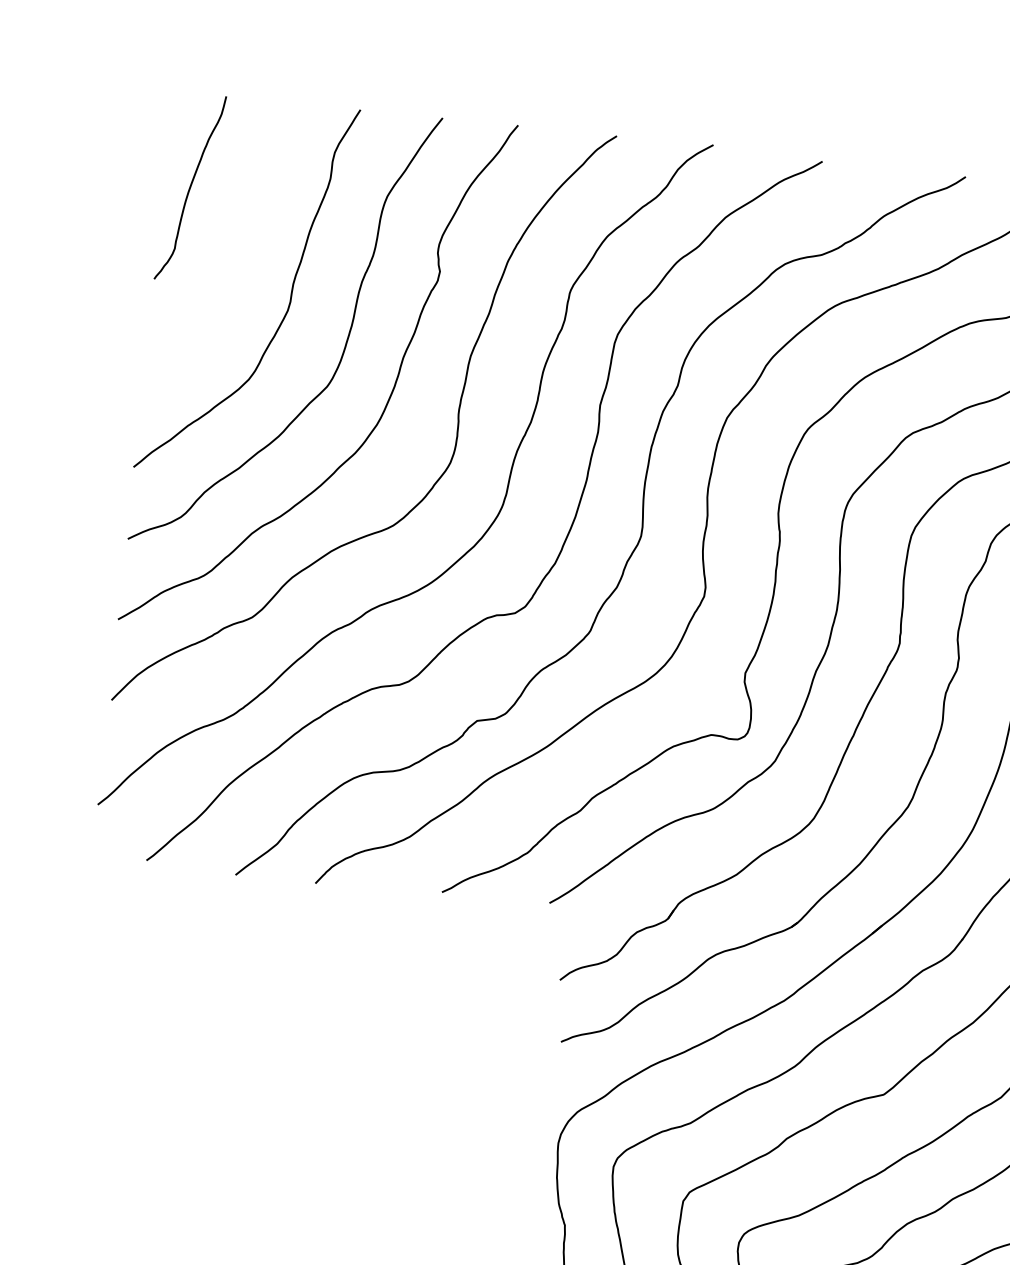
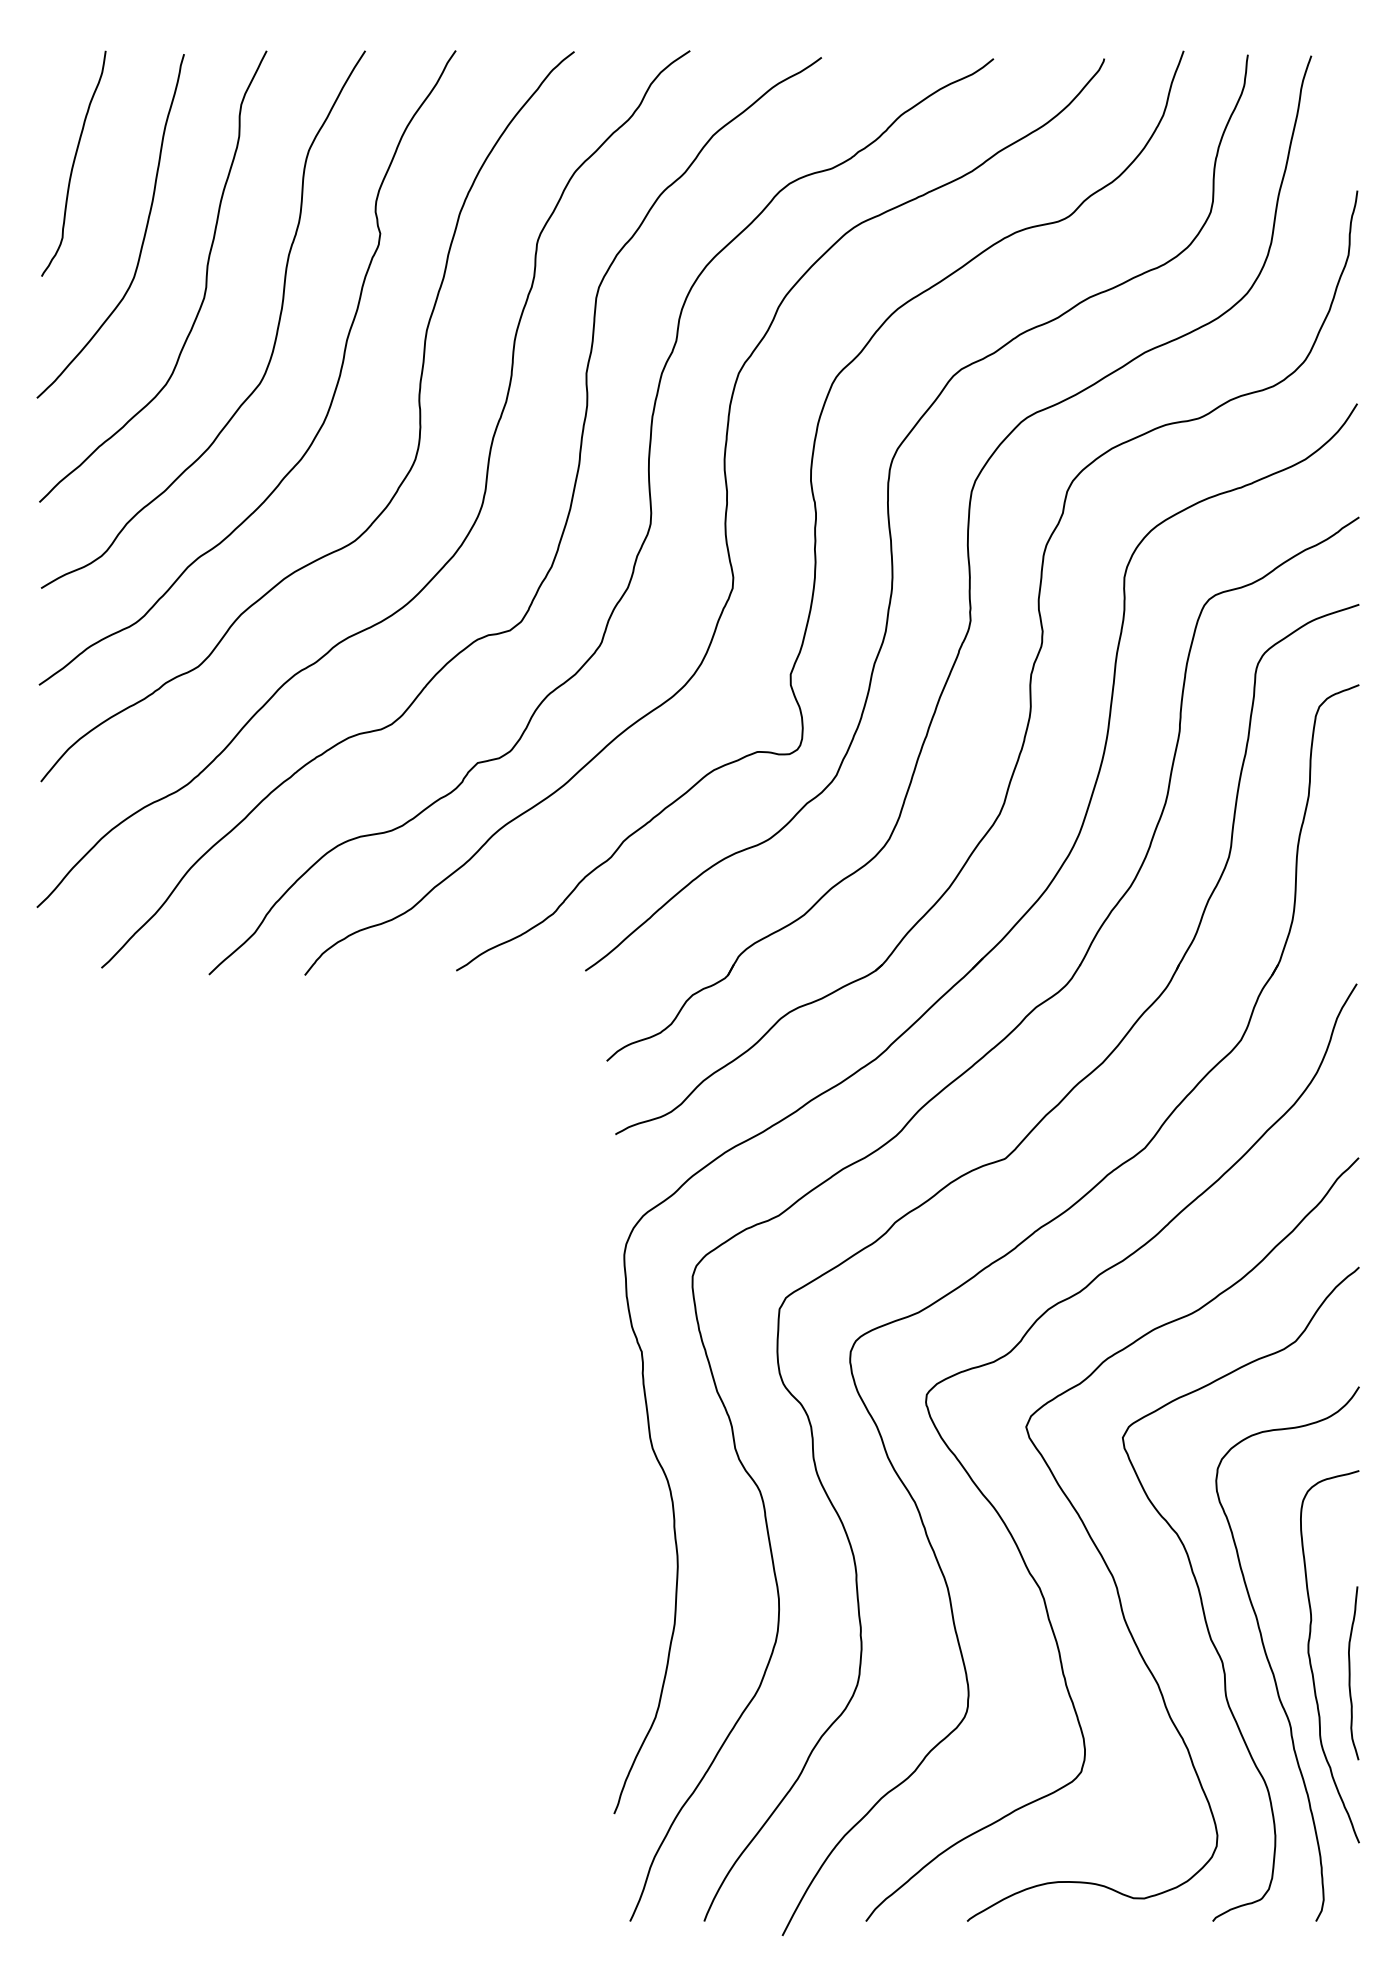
curve: (243, 250) -> (144, 231), added

